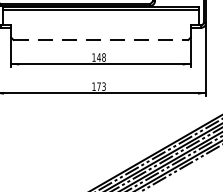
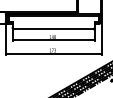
line: (100, 40) -> (53, 29), dashed -> solid

